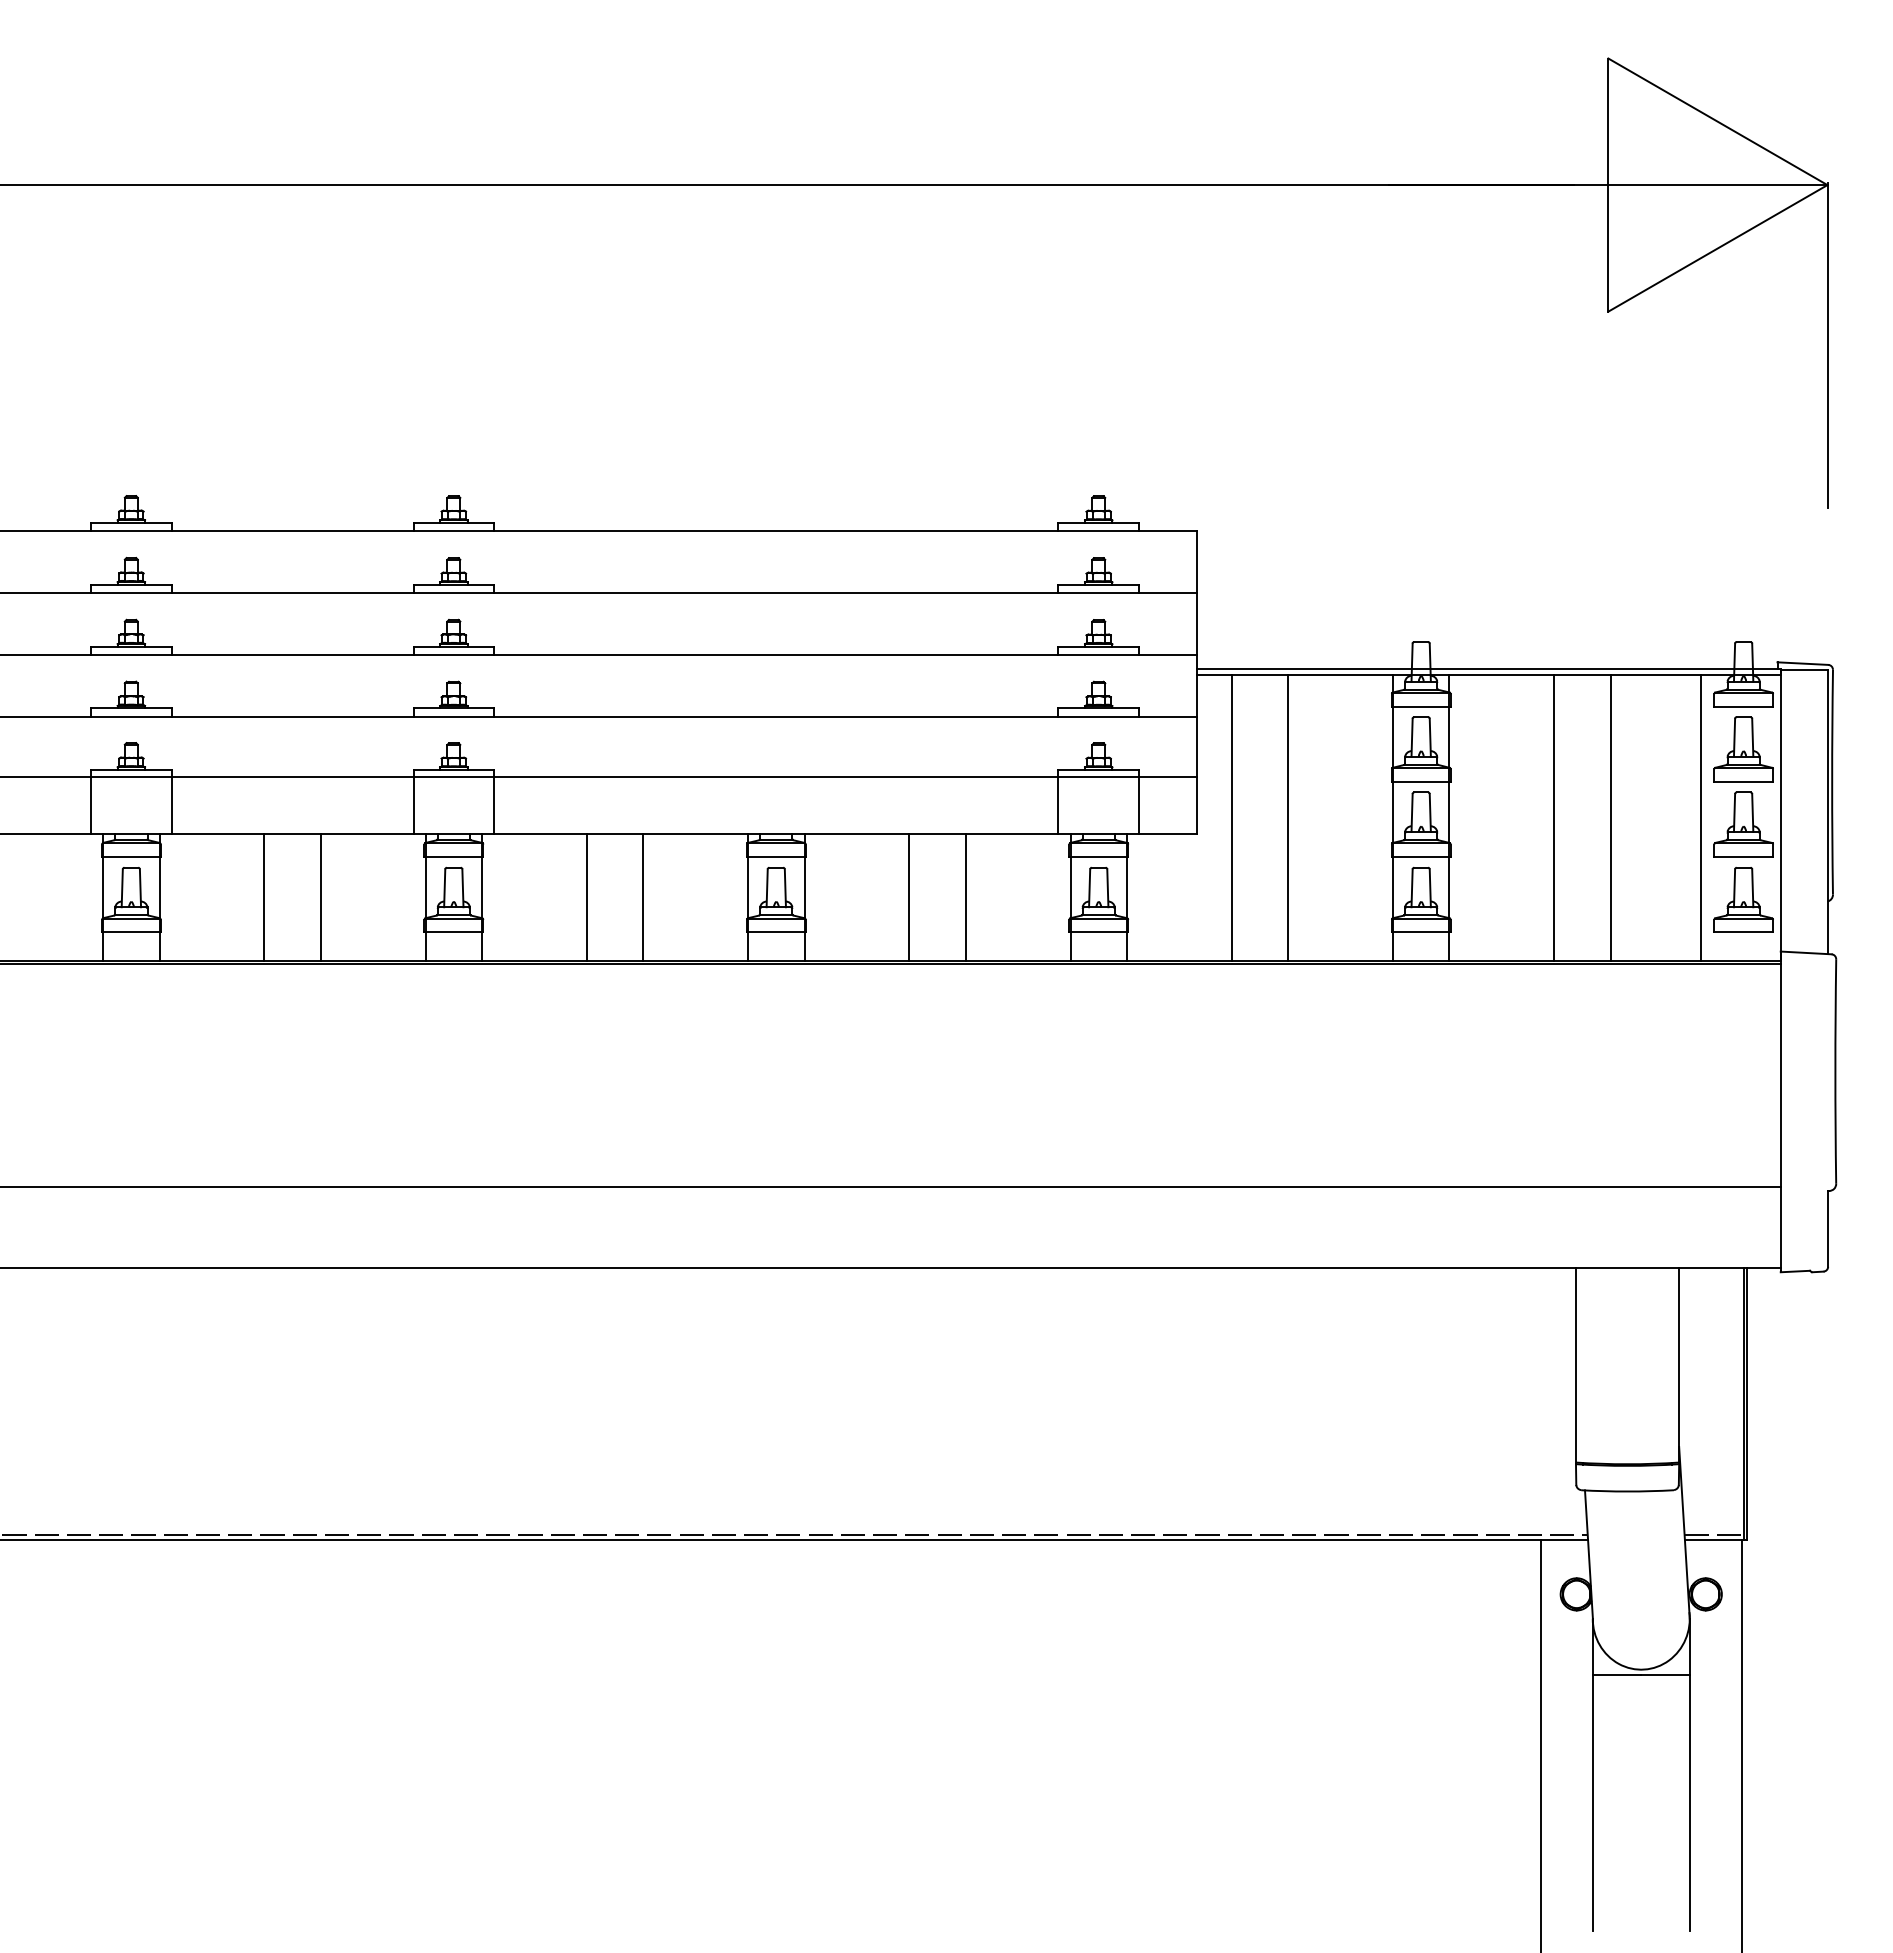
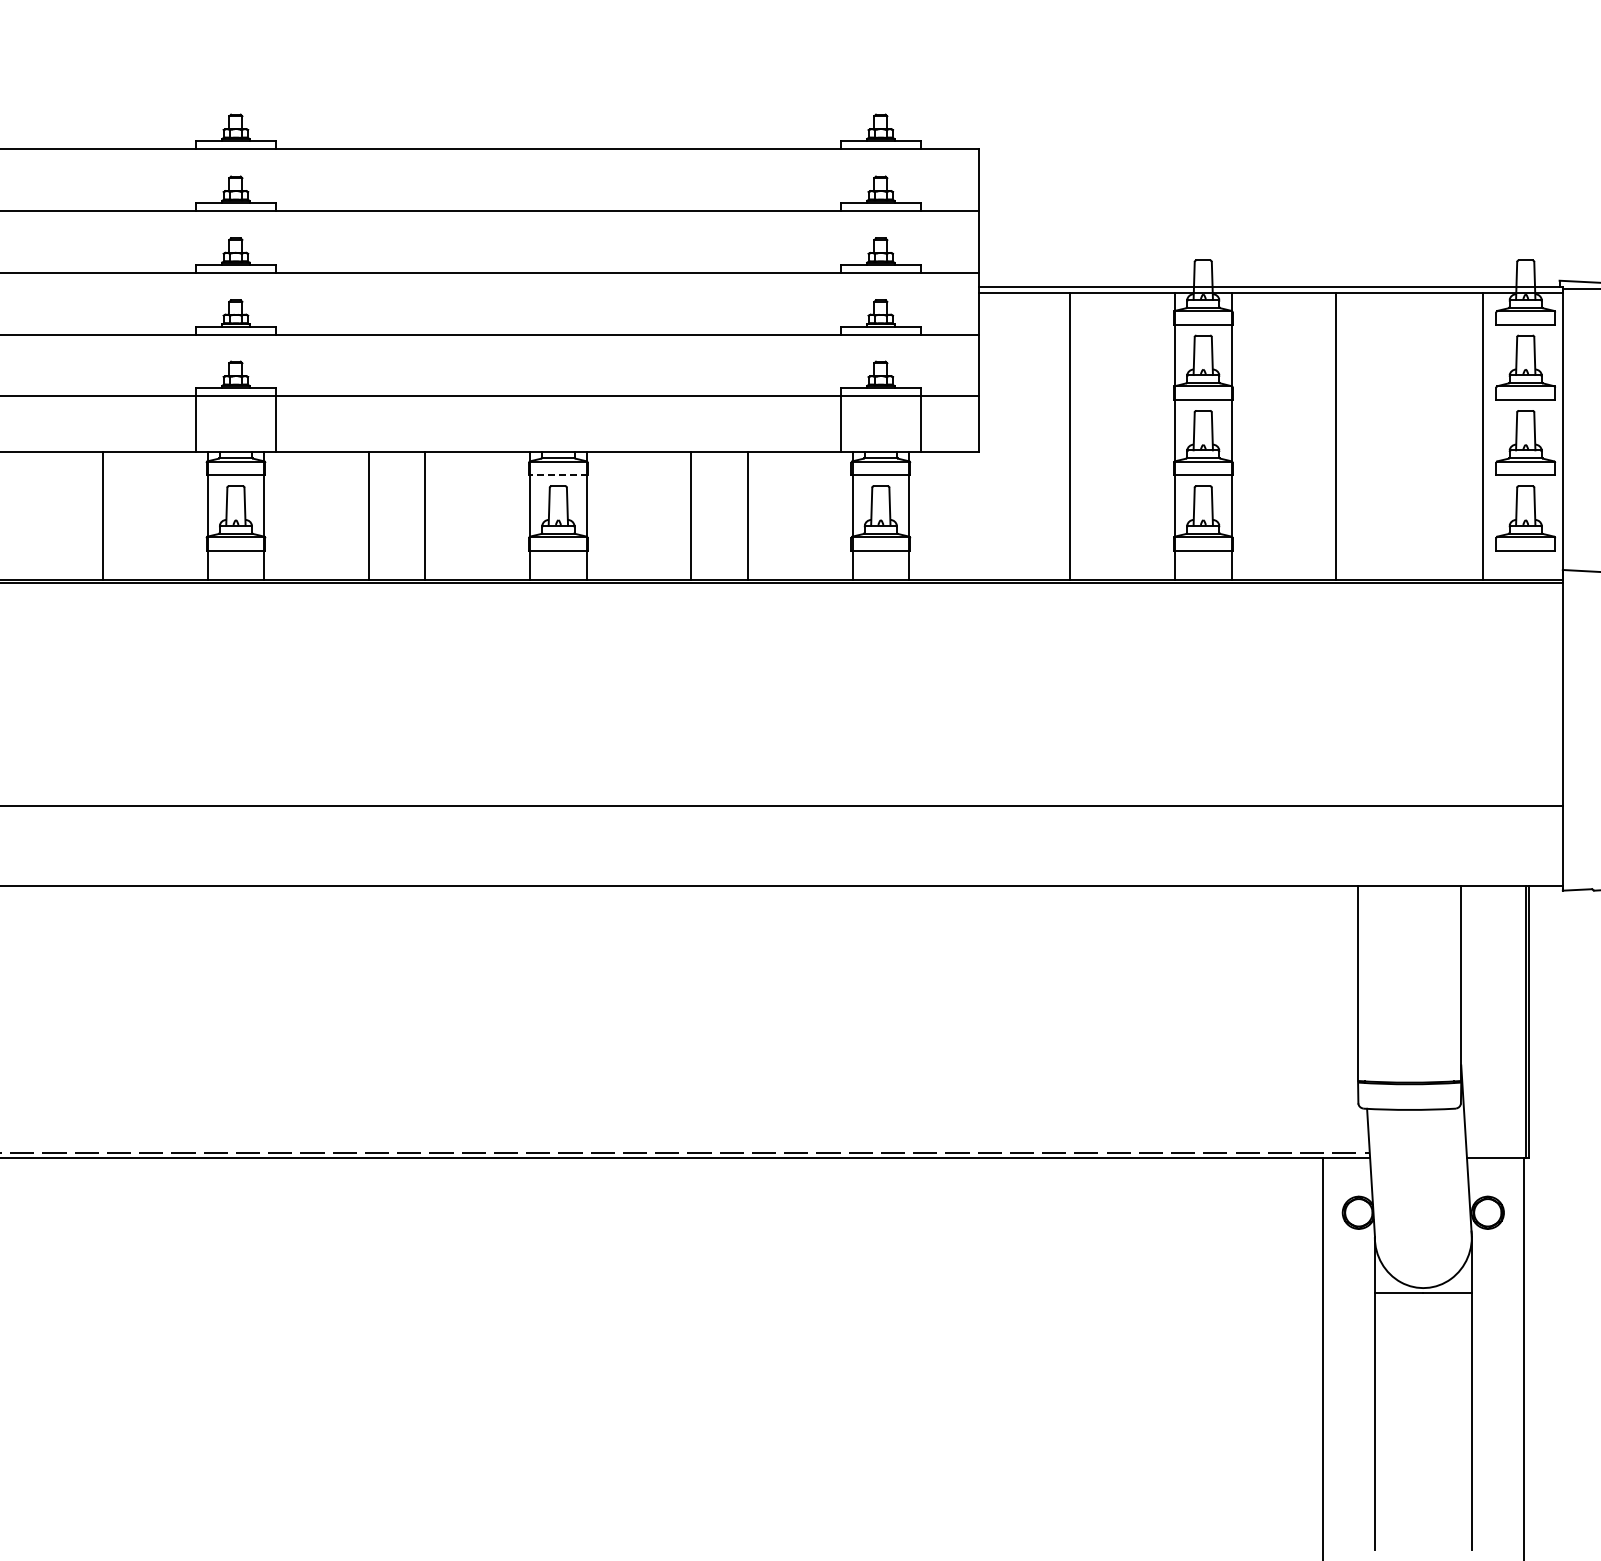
line: (1231, 817) -> (1013, 435), removed
line: (1610, 817) -> (1392, 435), removed
line: (775, 856) -> (557, 474), solid -> dashed
line: (264, 897) -> (46, 515), removed
line: (1713, 1534) -> (1495, 1152), removed

